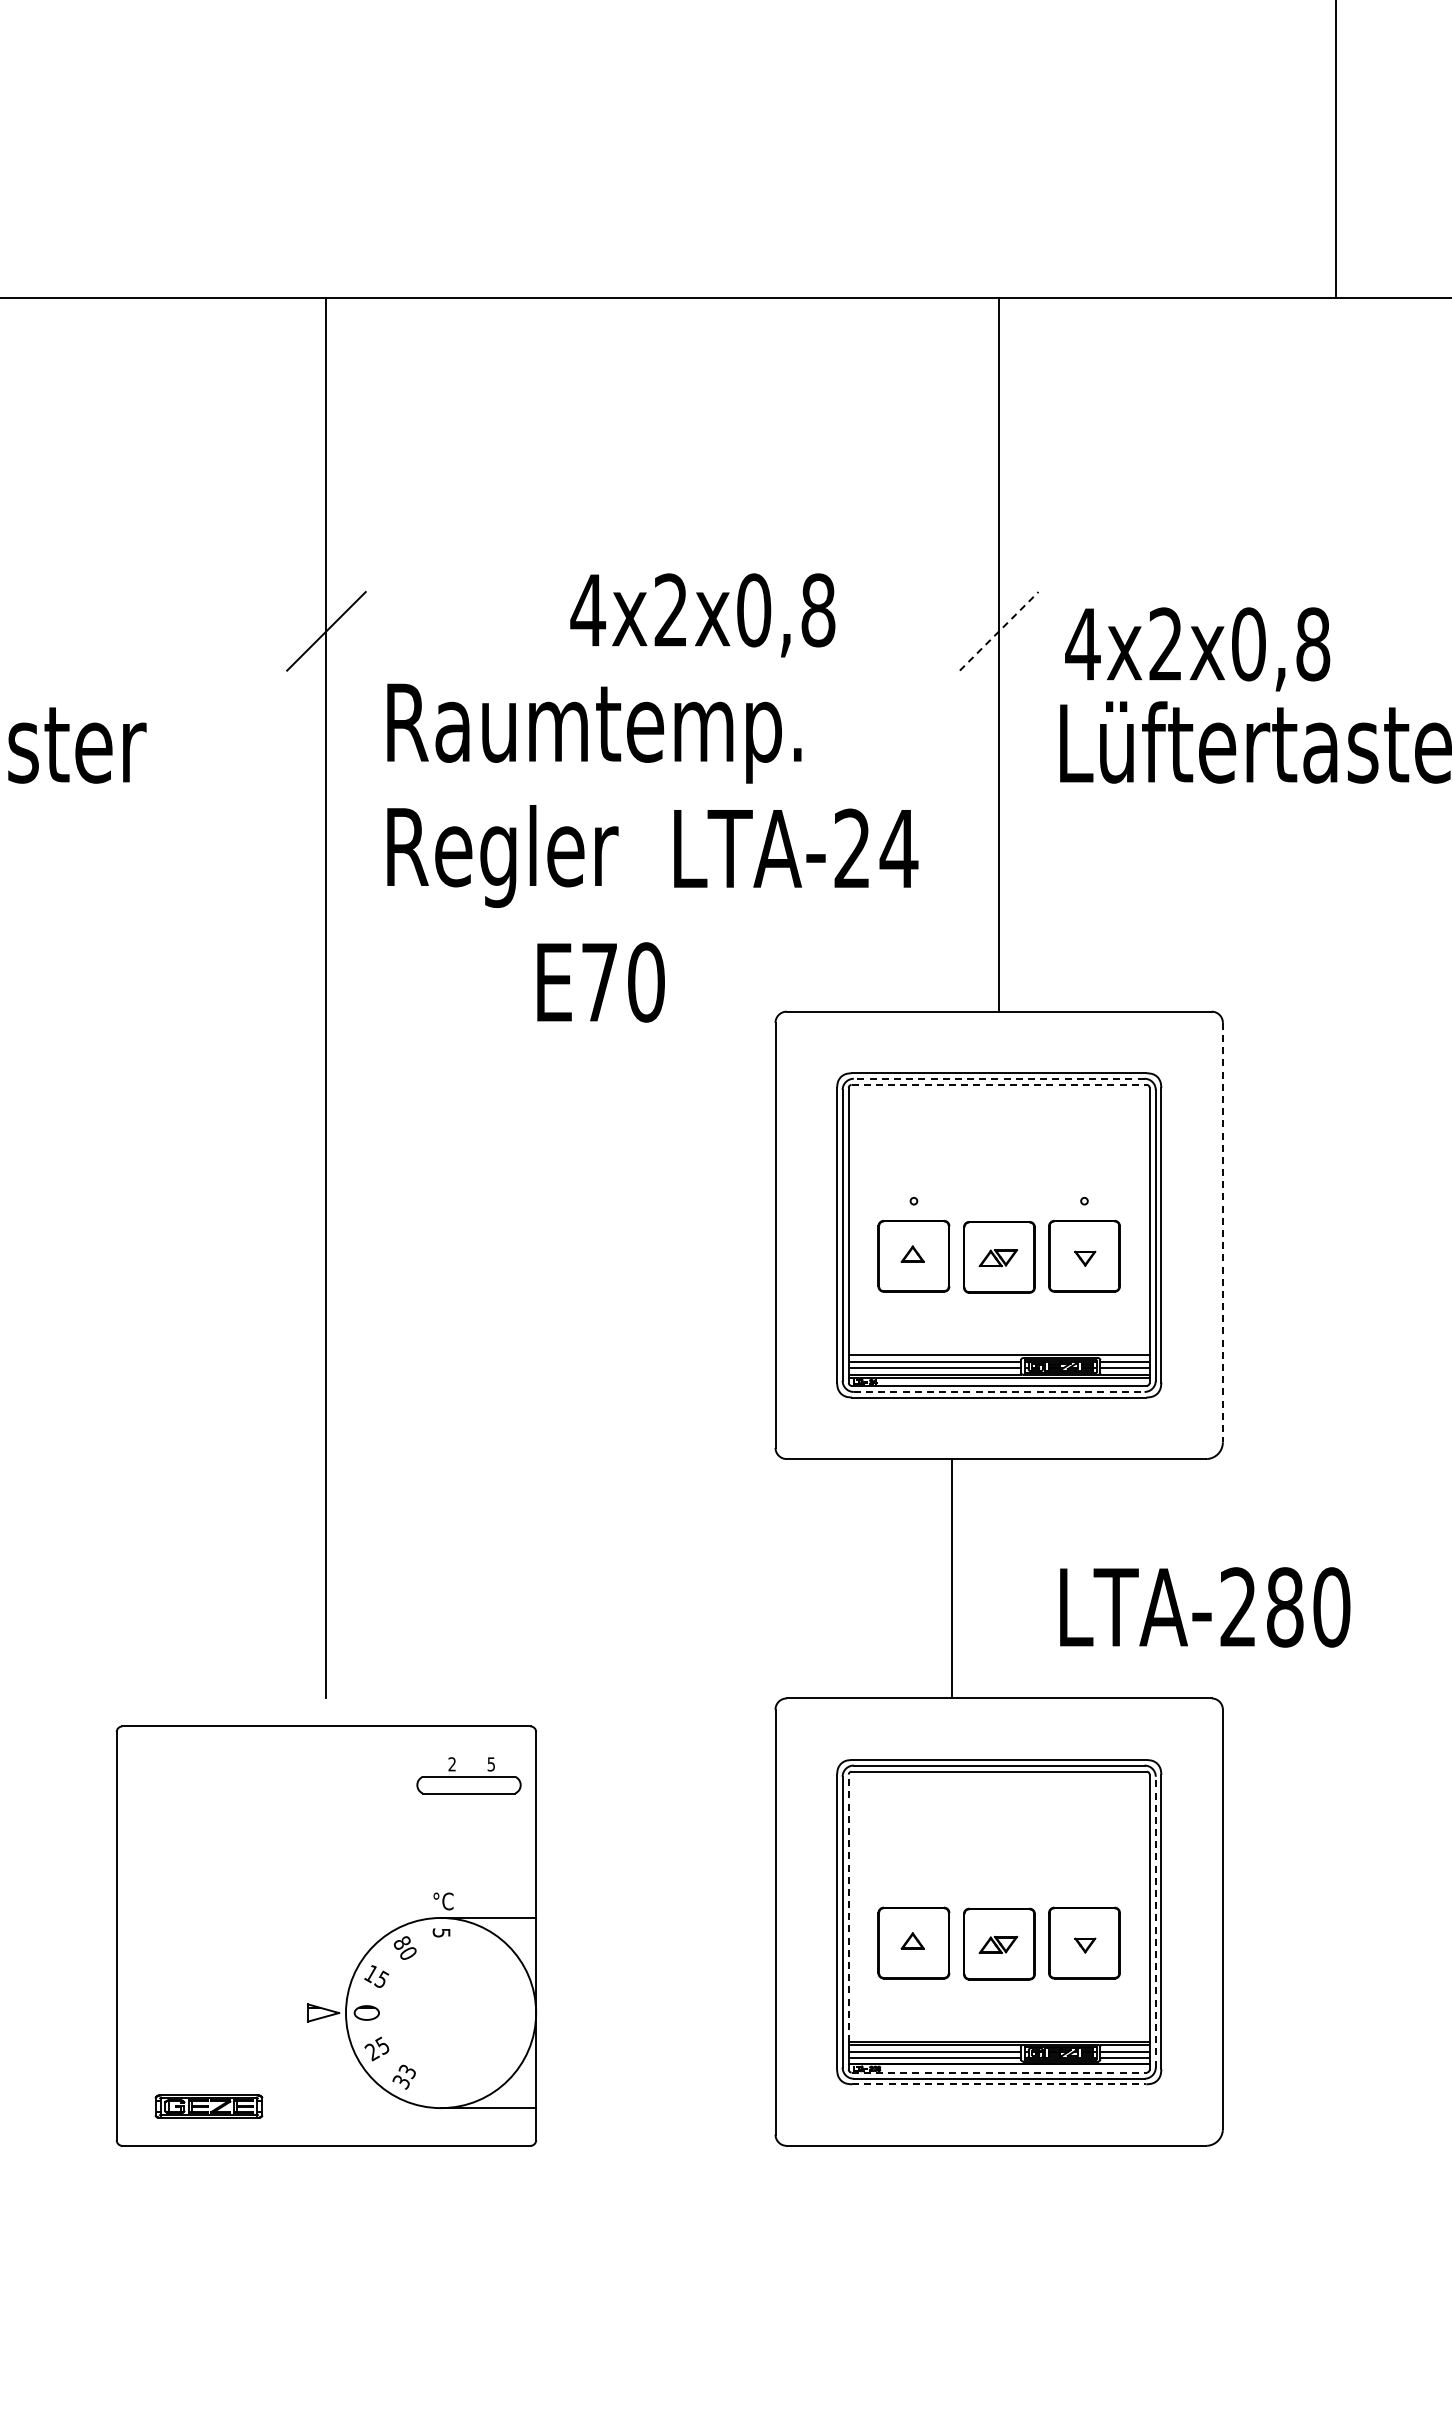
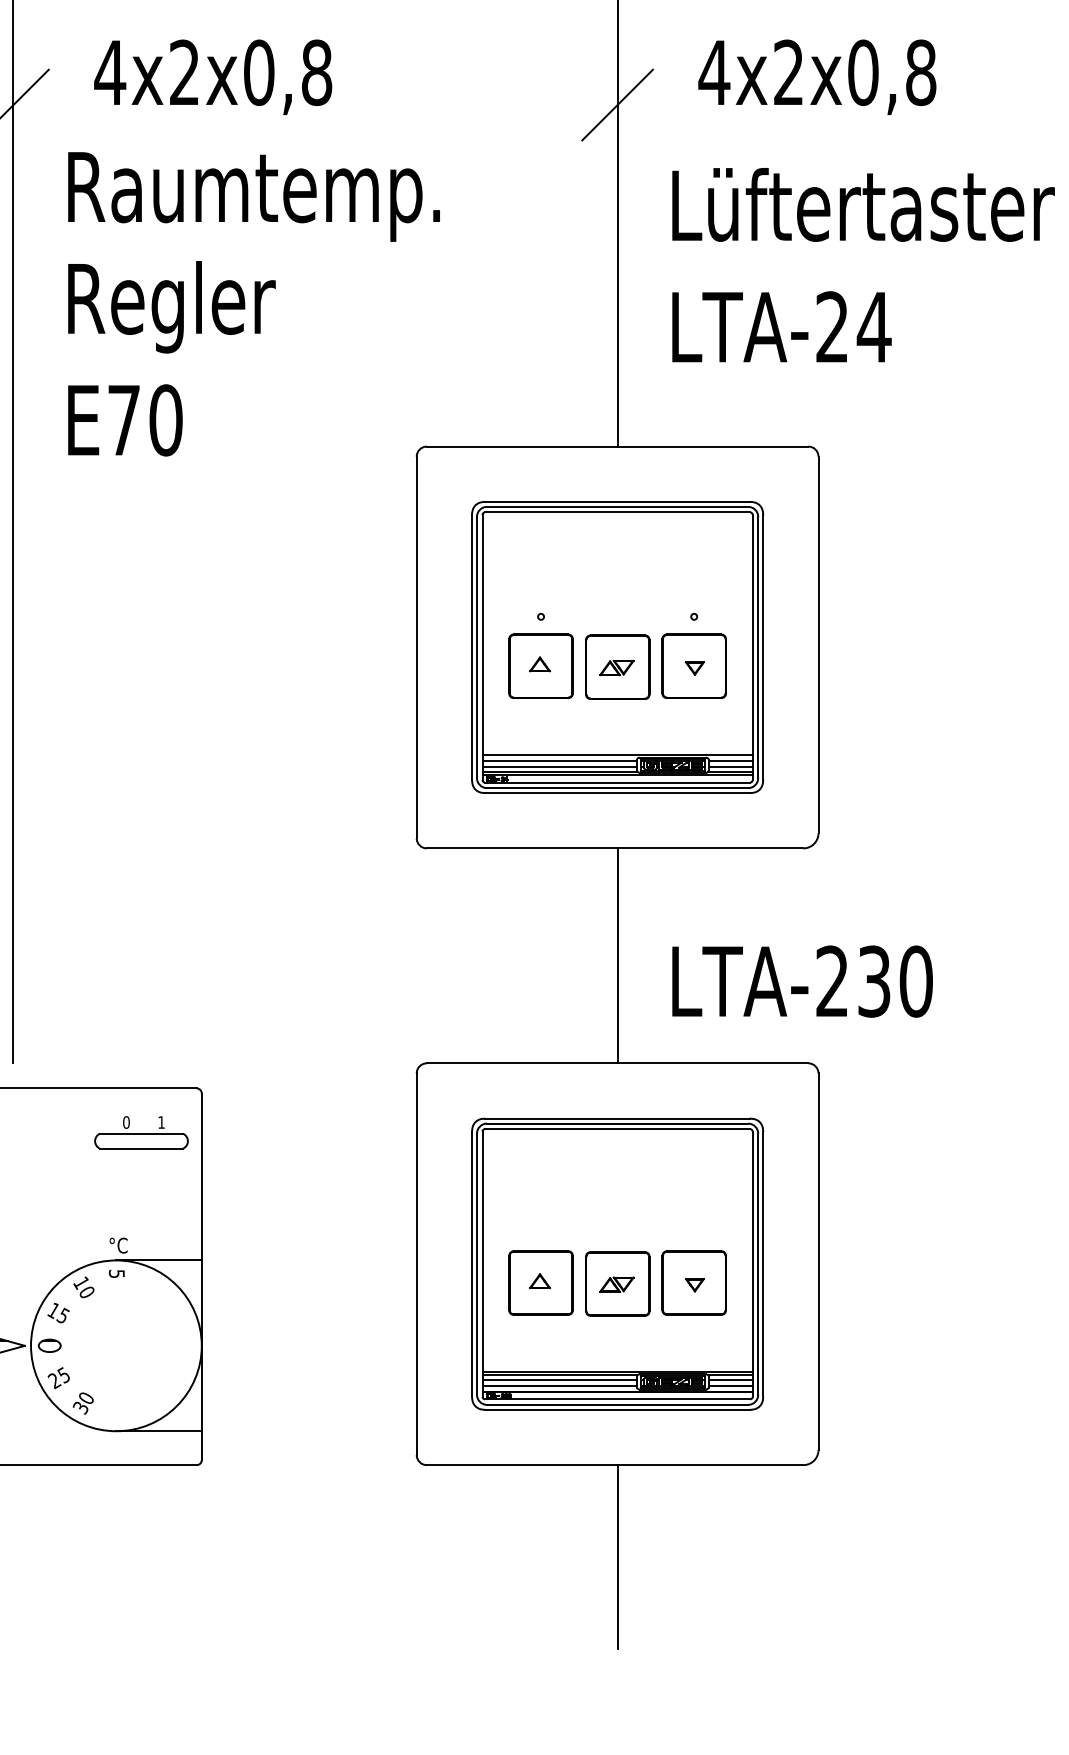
text: (702, 615) -> (212, 77), moved
line: (999, 631) -> (617, 105), dashed -> solid
text: (1197, 649) -> (817, 77), moved
text: (796, 847) -> (782, 326), moved
text: (600, 982) -> (124, 420), moved
line: (998, 1078) -> (616, 506), dashed -> solid
line: (999, 1084) -> (617, 512), dashed -> solid
line: (1222, 1232) -> (818, 644), dashed -> solid
line: (999, 1391) -> (617, 787), dashed -> solid
line: (952, 1578) -> (617, 955), moved
text: (1285, 1607) -> (874, 981), LTA-280 -> LTA-230
text: (452, 1764) -> (126, 1122), 2 -> 0
text: (490, 1764) -> (160, 1122), 5 -> 1
line: (848, 1908) -> (482, 1251), dashed -> solid
line: (1155, 1921) -> (757, 1263), dashed -> solid
text: (401, 1942) -> (80, 1282), 80 -> 10
text: (406, 2071) -> (85, 1398), 33 -> 30
line: (999, 2072) -> (617, 1399), dashed -> solid
line: (999, 2084) -> (617, 1410), dashed -> solid
line: (999, 2247) -> (617, 1556), added

